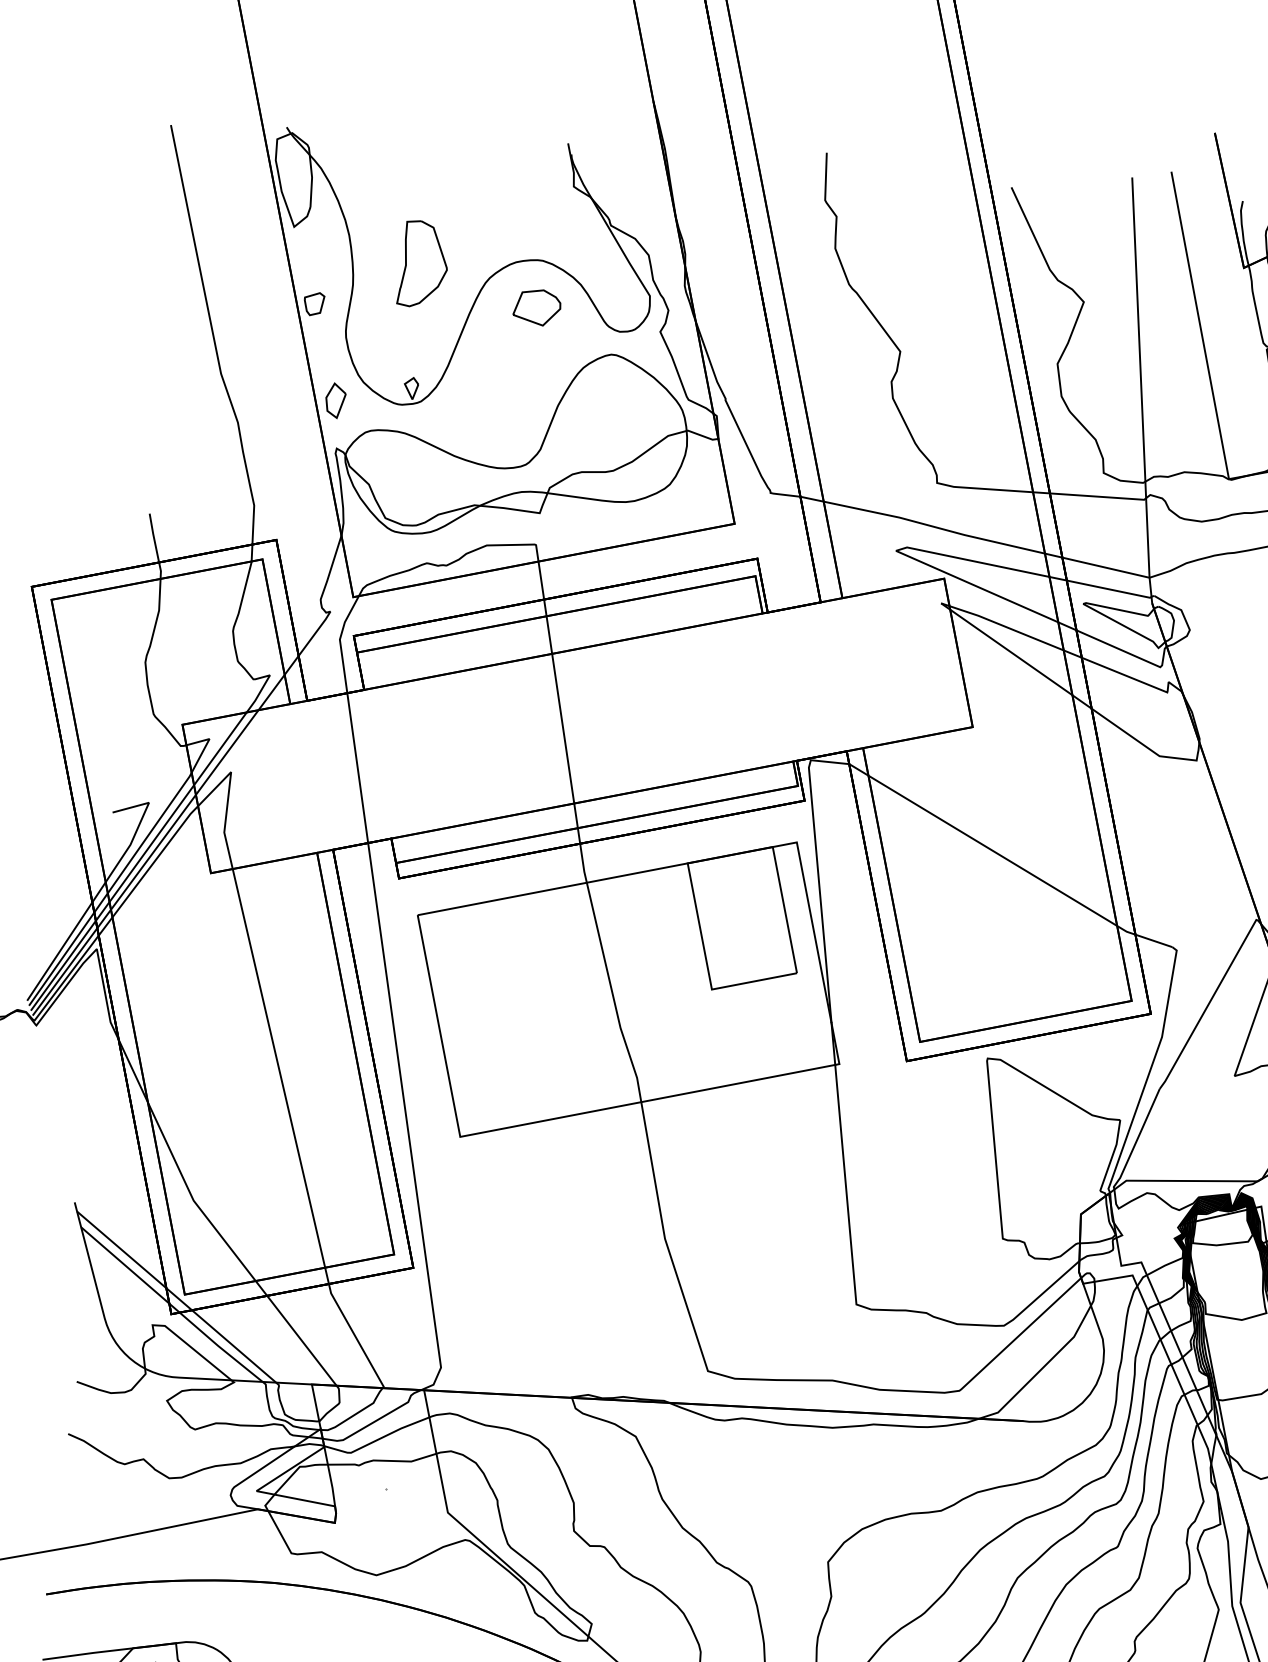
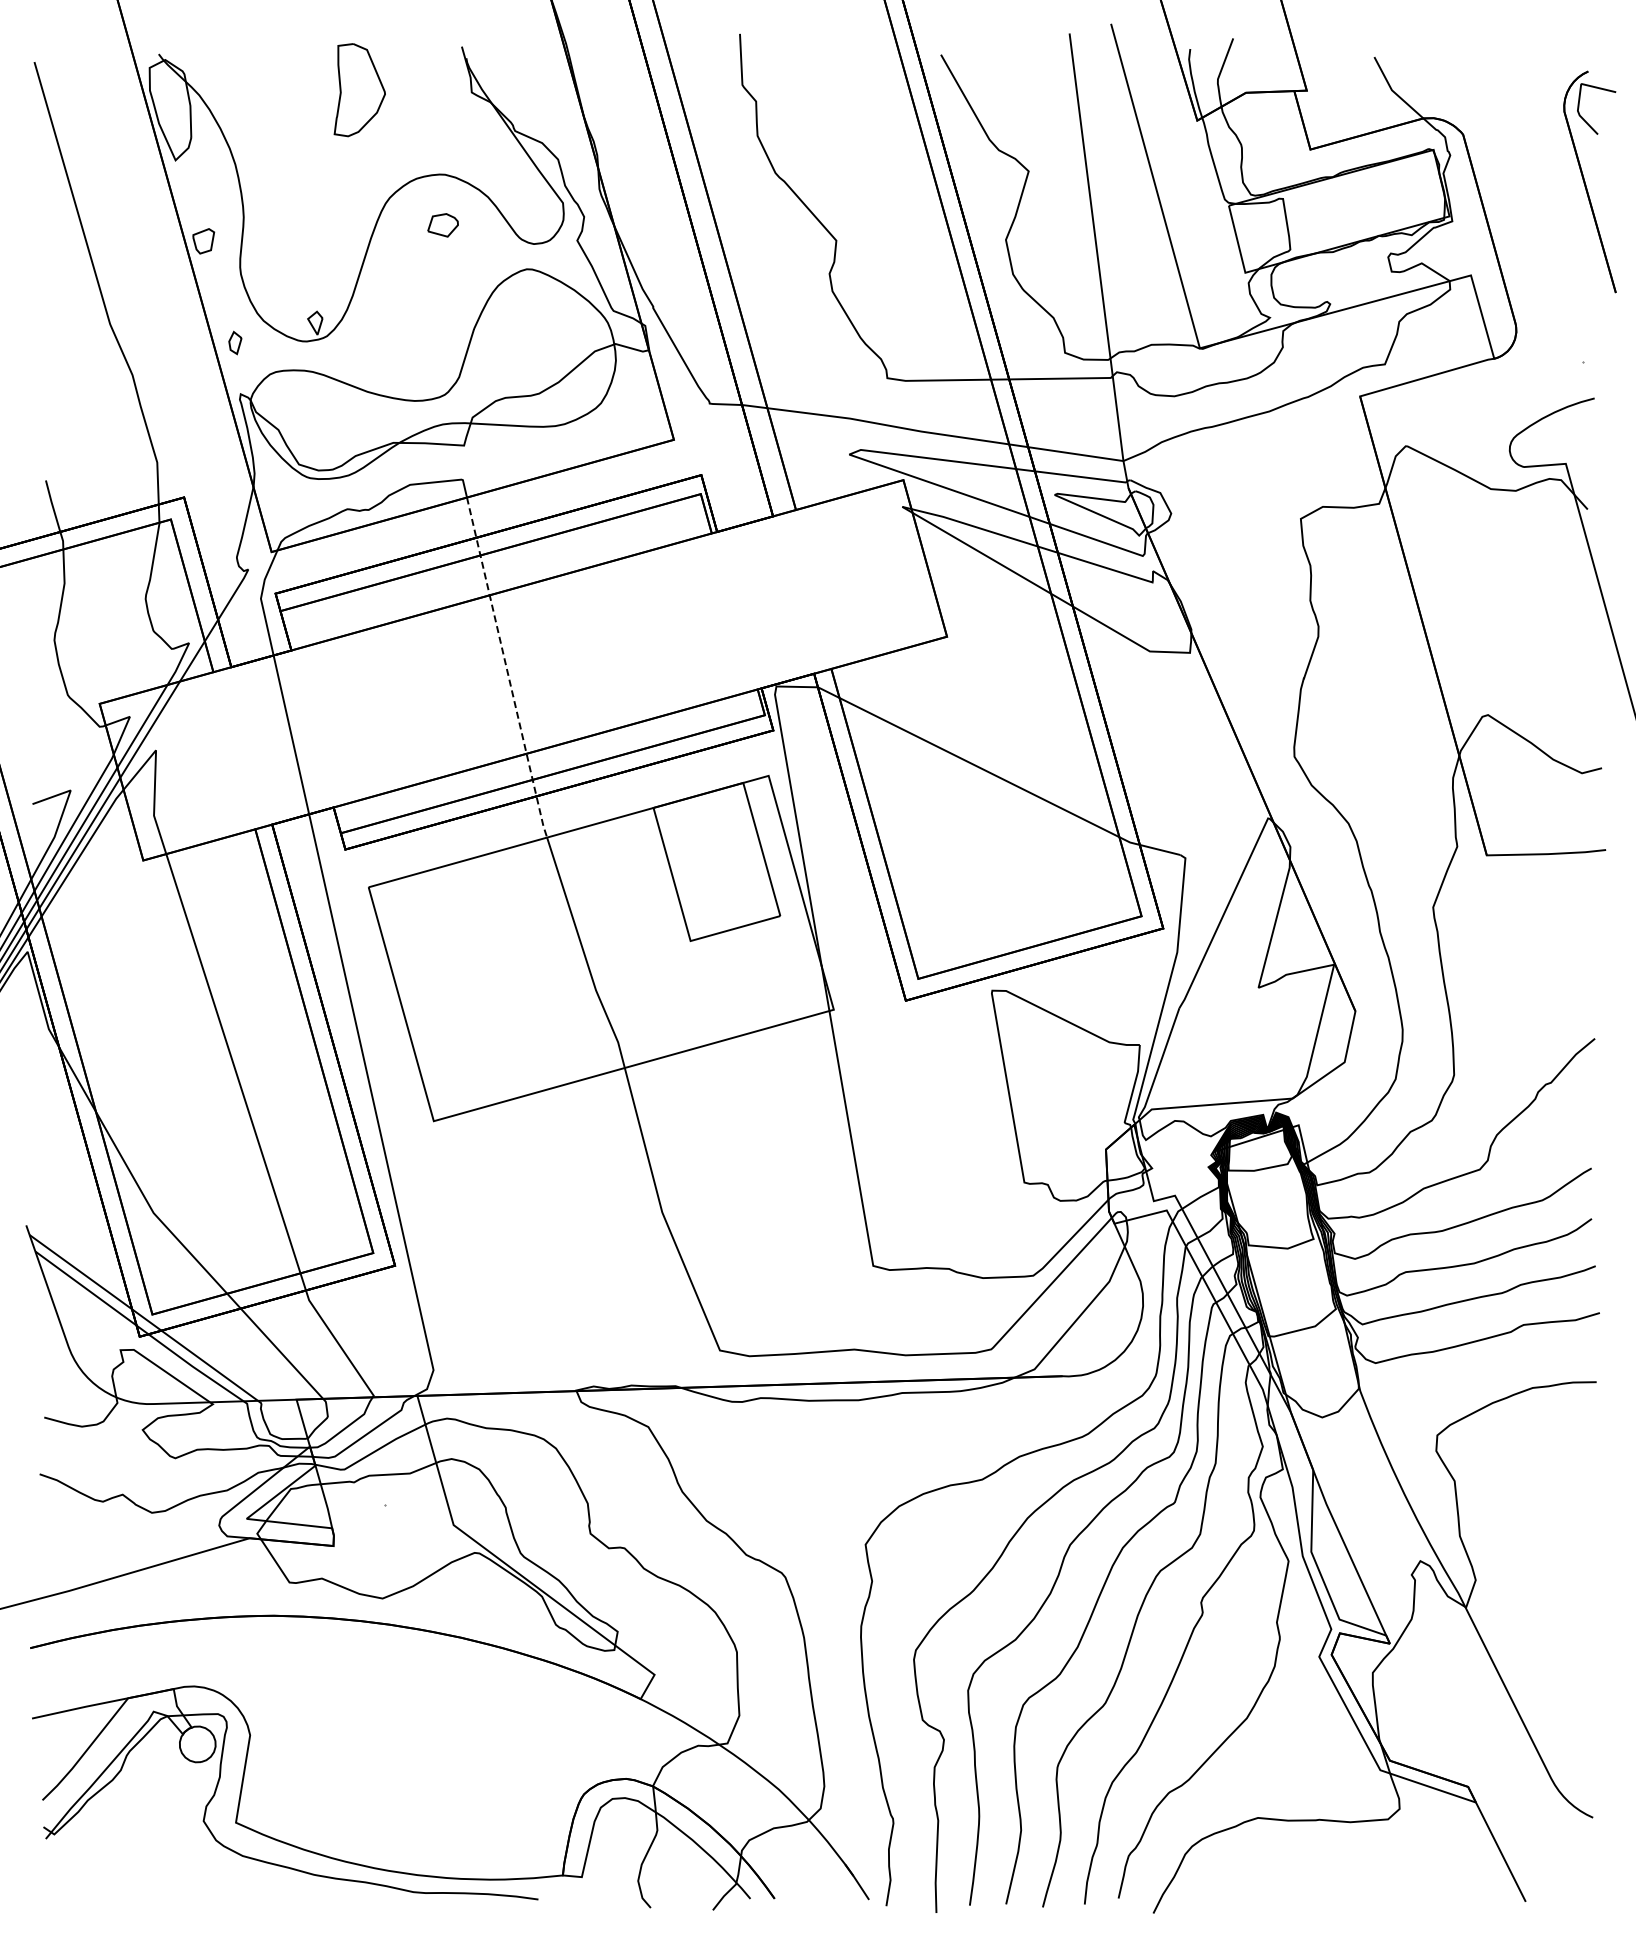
part: (423, 264) -> (359, 90), moved
part: (536, 307) -> (442, 225), size x0.6
part: (335, 400) -> (235, 342), size x0.6
line: (562, 722) -> (506, 668), solid -> dashed

